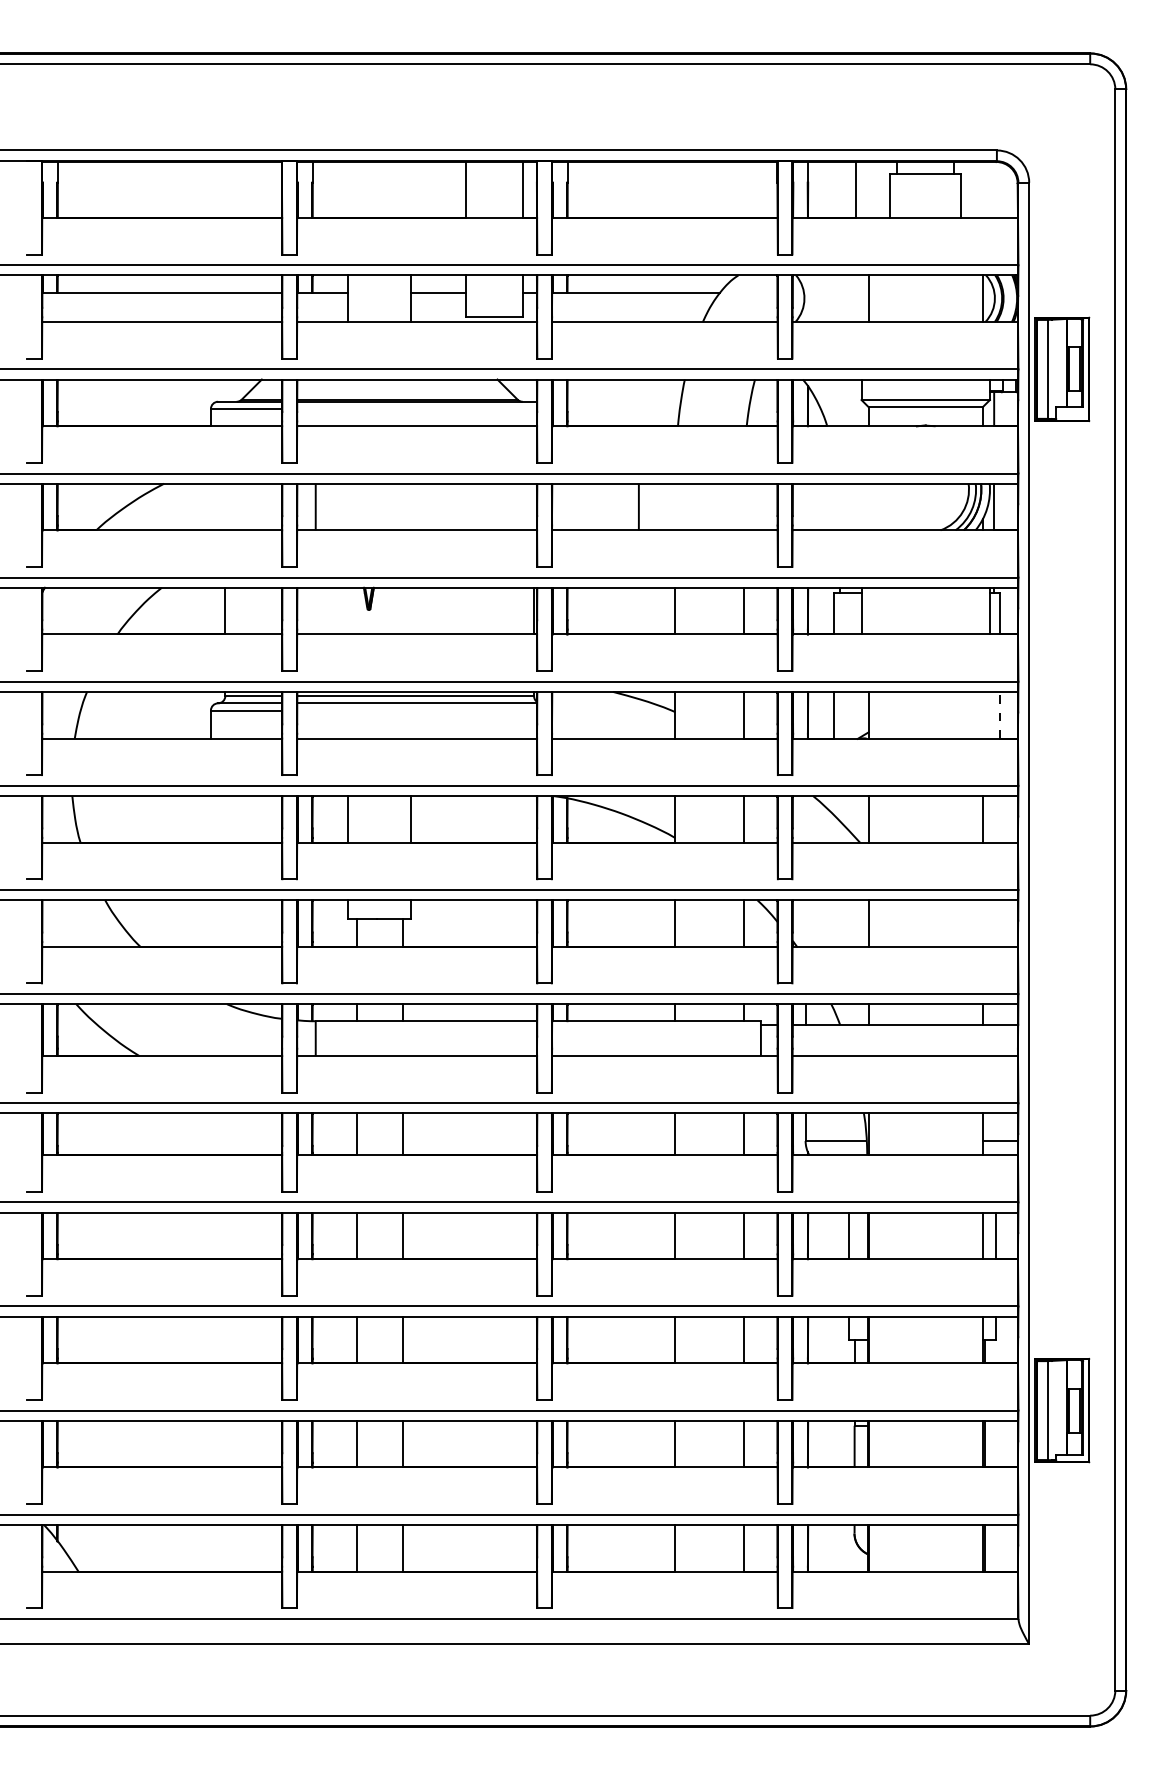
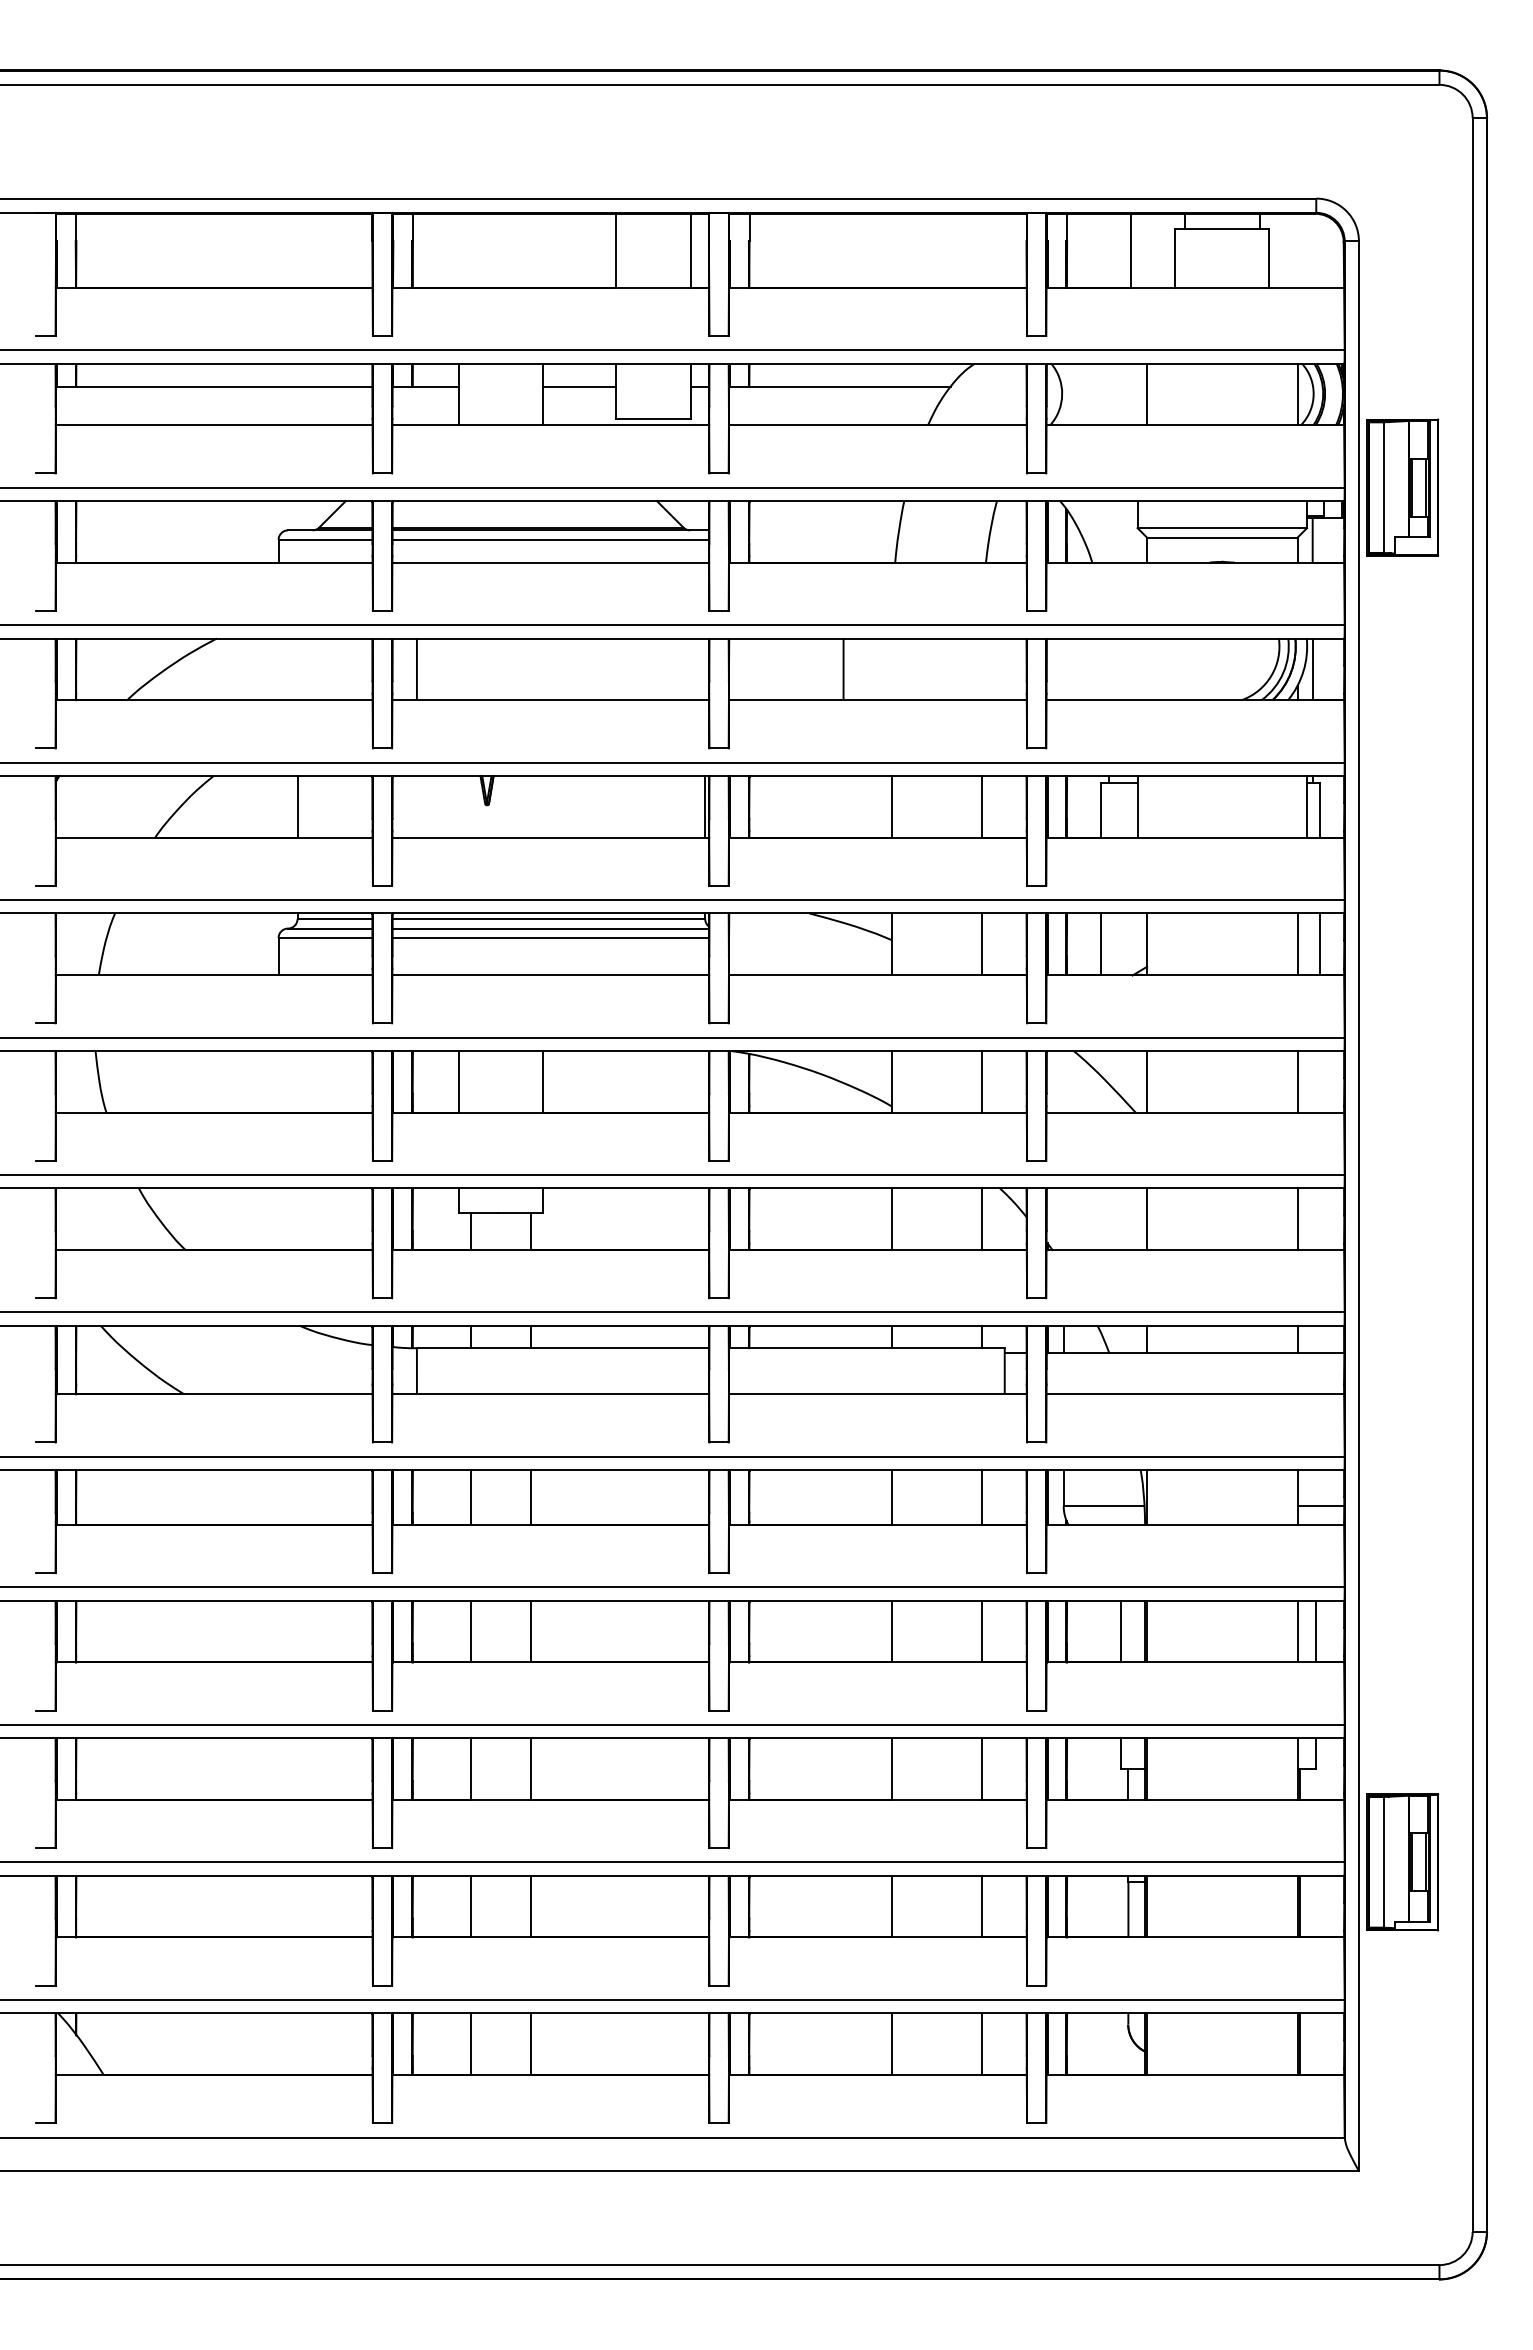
line: (416, 408) -> (550, 539), added
line: (416, 710) -> (550, 938), added
line: (982, 715) -> (1297, 944), added
line: (1000, 715) -> (1320, 944), dashed -> solid
line: (982, 923) -> (1297, 1219), added

